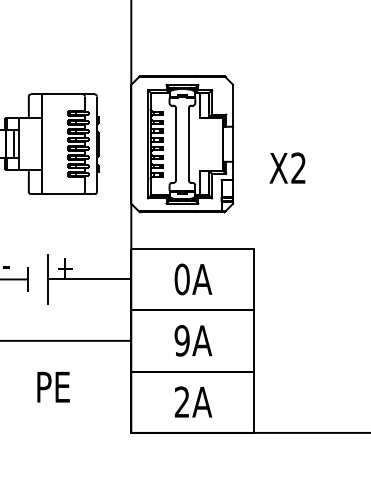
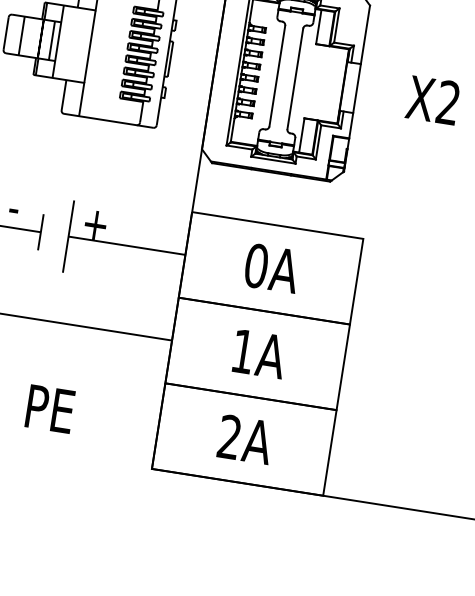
text: (287, 167) -> (433, 99), moved
text: (181, 340) -> (242, 351), 9A -> 1A
text: (53, 386) -> (50, 408), moved

